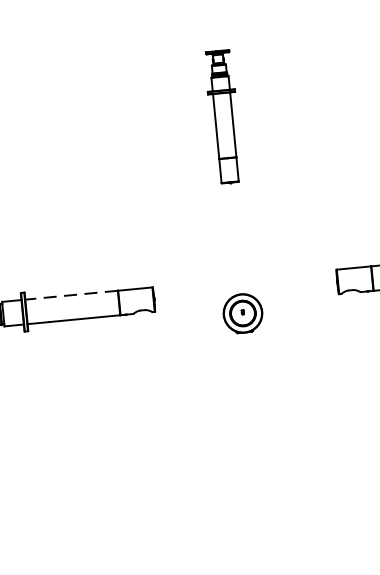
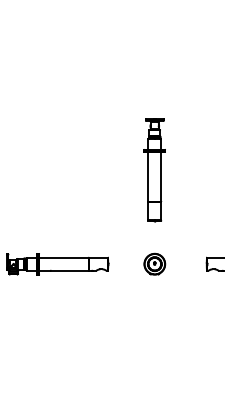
part: (223, 117) -> (154, 170), size x1.43
line: (72, 294) -> (64, 257), dashed -> solid
part: (242, 312) -> (154, 263), moved

